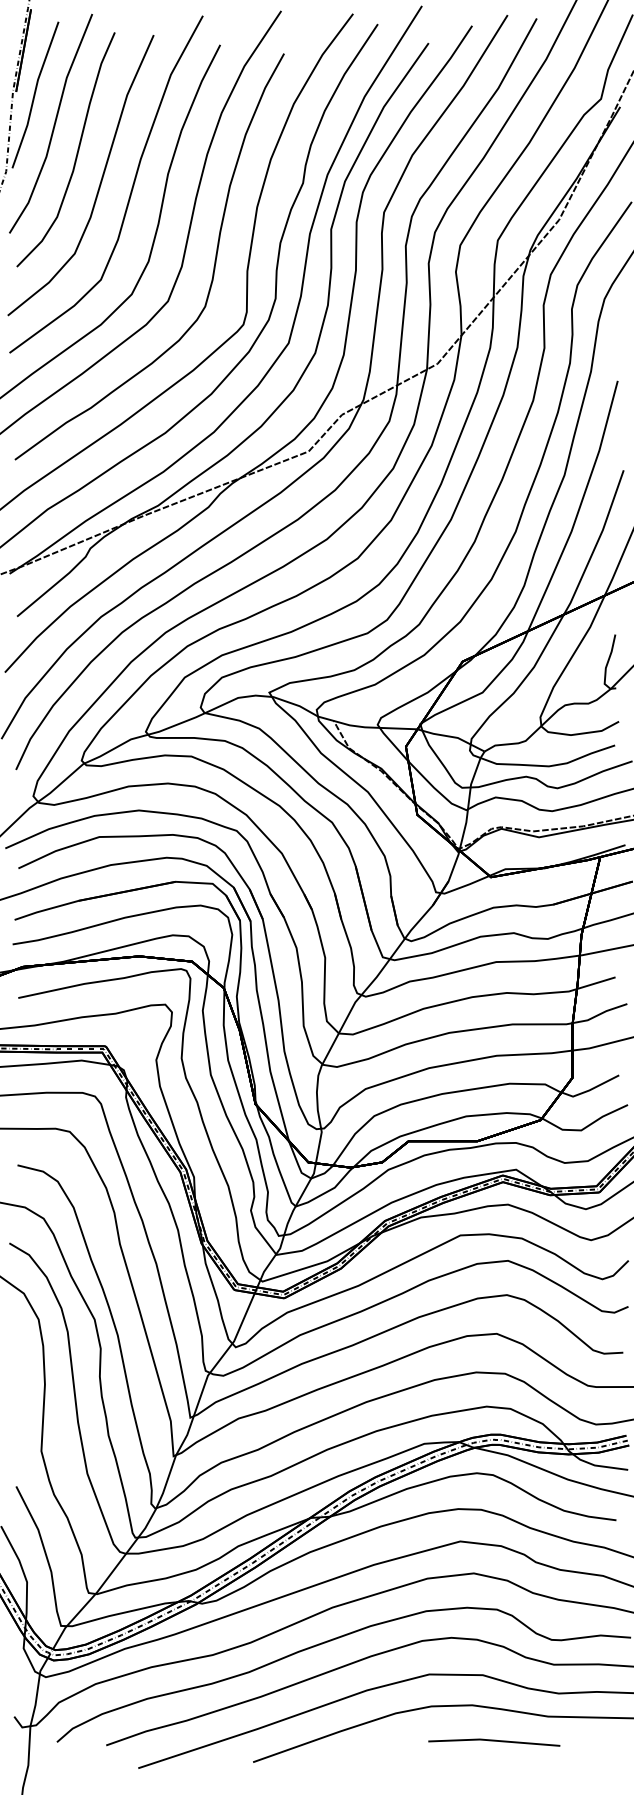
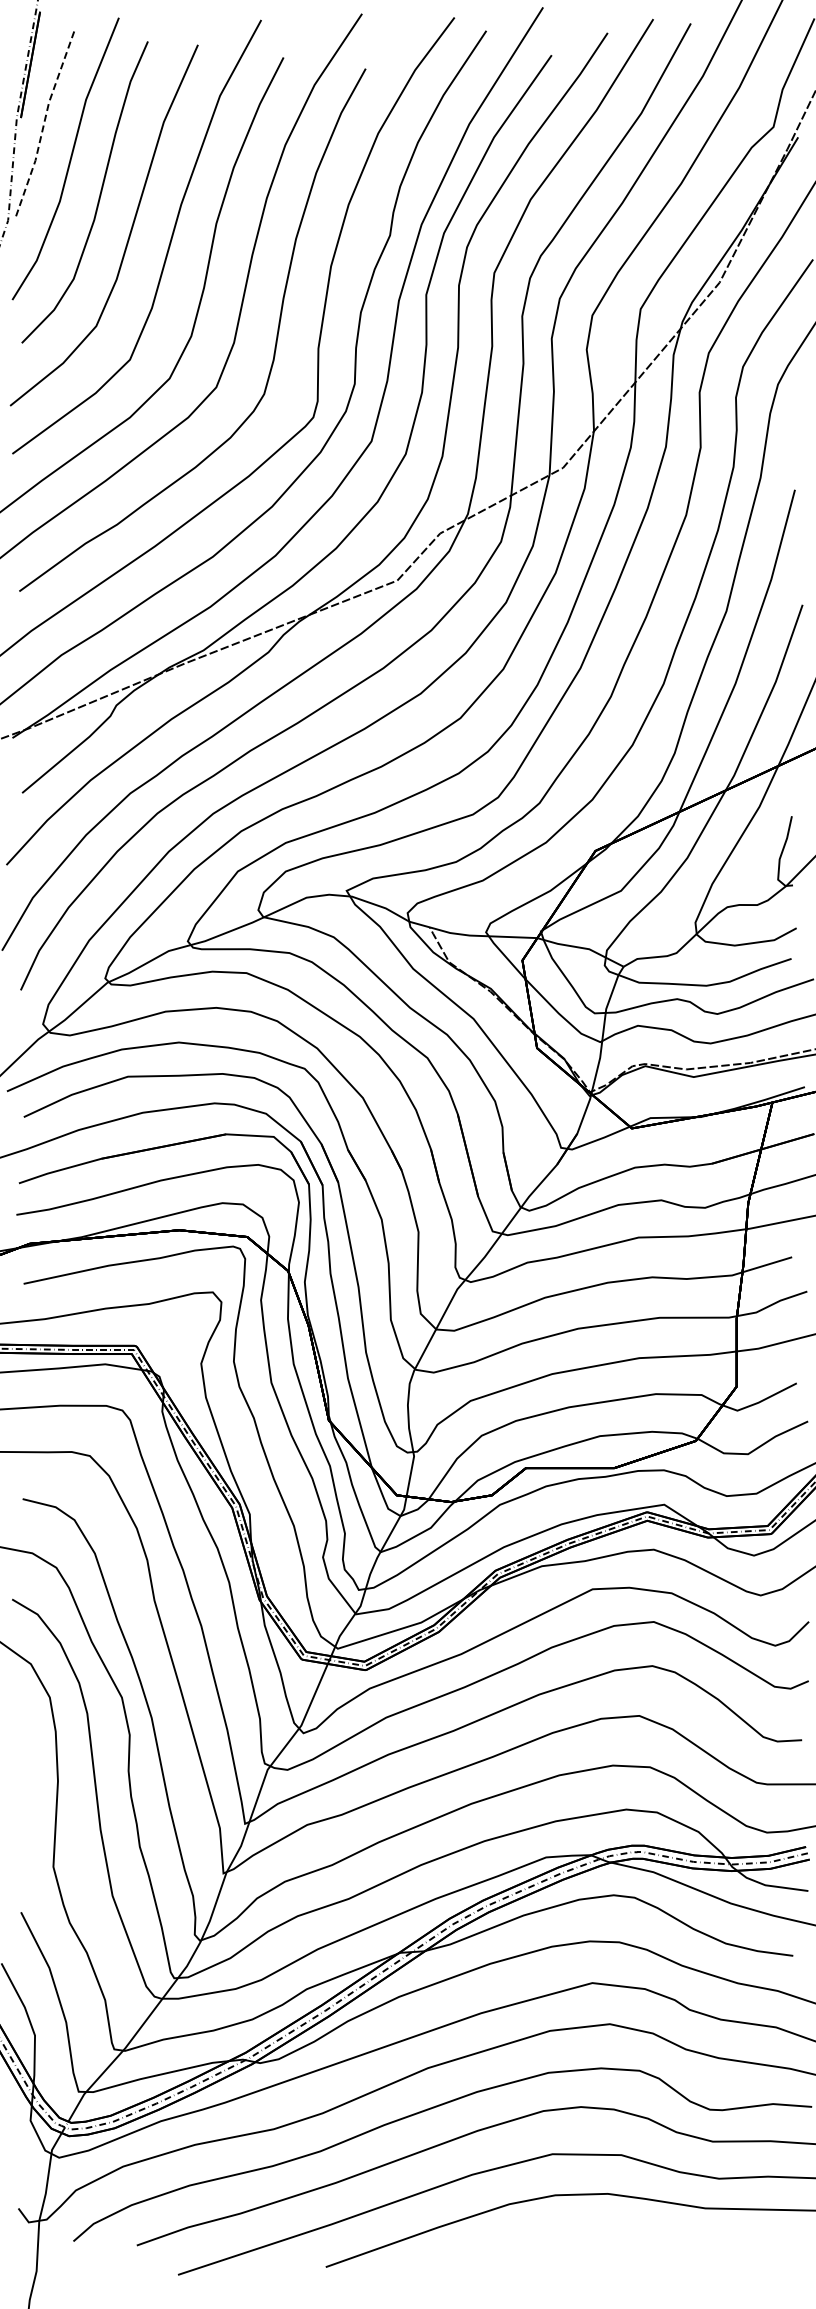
line: (34, 93) -> (44, 120), solid -> dashed
line: (494, 1741) -> (636, 2240), removed

